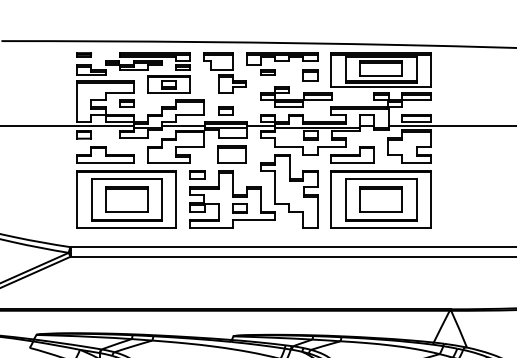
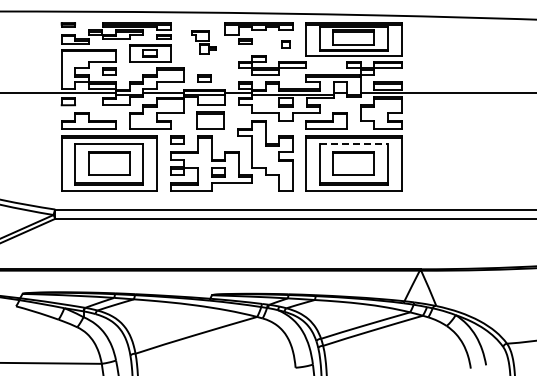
part: (224, 73) -> (203, 42), size x0.6
part: (310, 75) -> (285, 44), size x0.6
line: (380, 179) -> (353, 144), solid -> dashed

